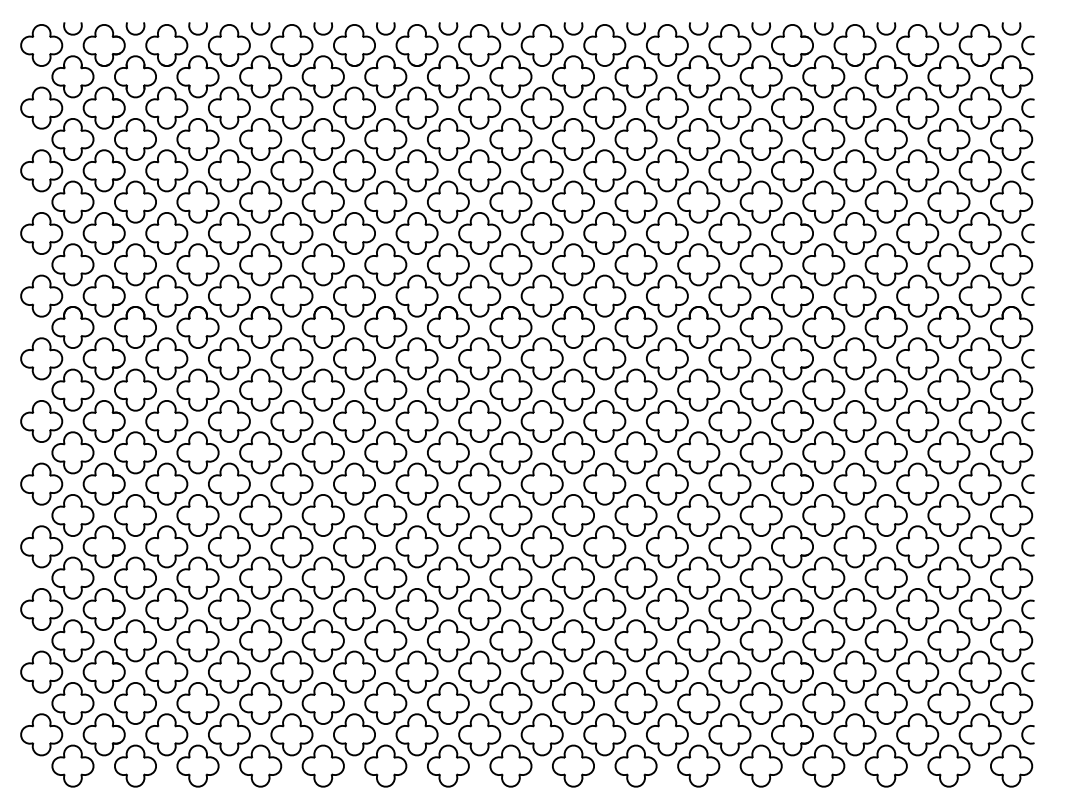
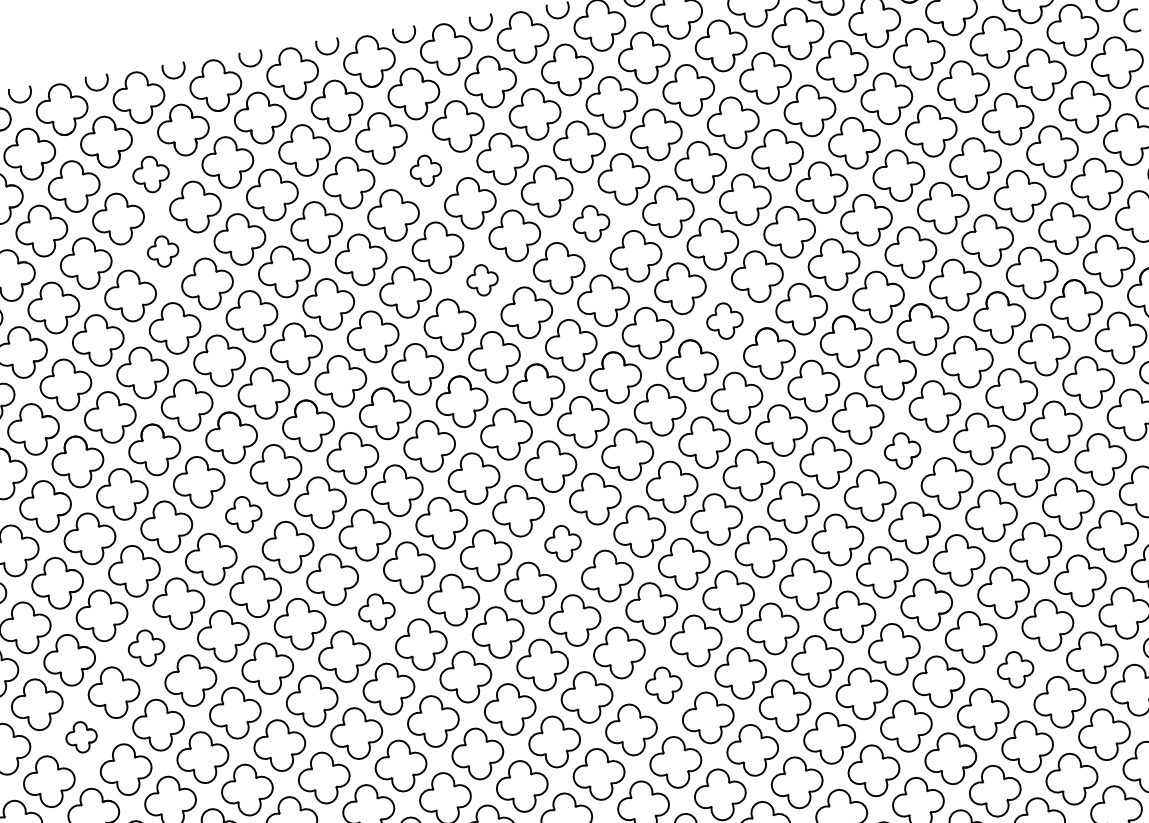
part: (229, 107) -> (151, 173), size x0.7
part: (448, 139) -> (426, 170), size x0.6
part: (229, 170) -> (163, 251), size x0.6
part: (573, 201) -> (591, 223), size x0.7
part: (479, 233) -> (482, 280), size x0.6
part: (667, 295) -> (724, 320), size x0.7
part: (260, 389) -> (243, 514), size x0.7
part: (792, 421) -> (902, 451), size x0.7
part: (510, 452) -> (562, 543), size x0.7
part: (166, 483) -> (145, 647), size x0.7
part: (354, 483) -> (376, 611), size x0.7
part: (103, 546) -> (80, 736), size x0.6
part: (573, 577) -> (663, 684), size x0.7
part: (854, 609) -> (1014, 669), size x0.7

